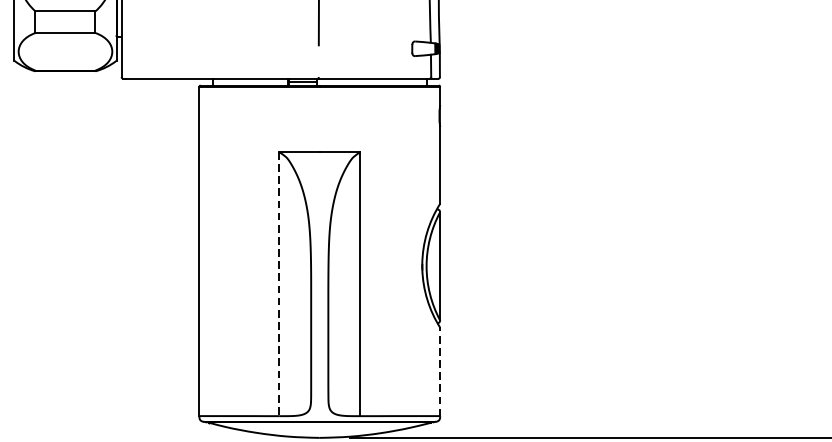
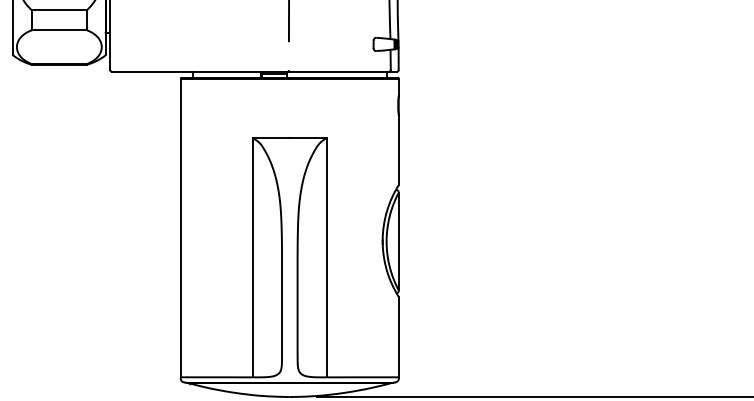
line: (279, 283) -> (253, 257), dashed -> solid
line: (439, 371) -> (398, 336), dashed -> solid

